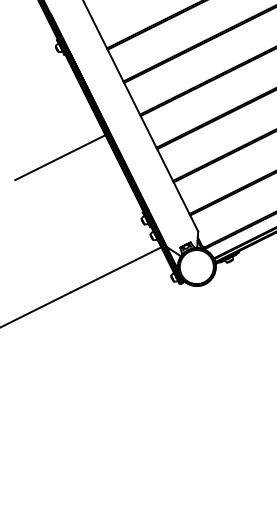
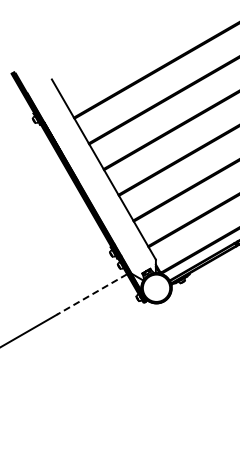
line: (59, 157) -> (41, 207), removed
line: (115, 269) -> (91, 294), solid -> dashed

